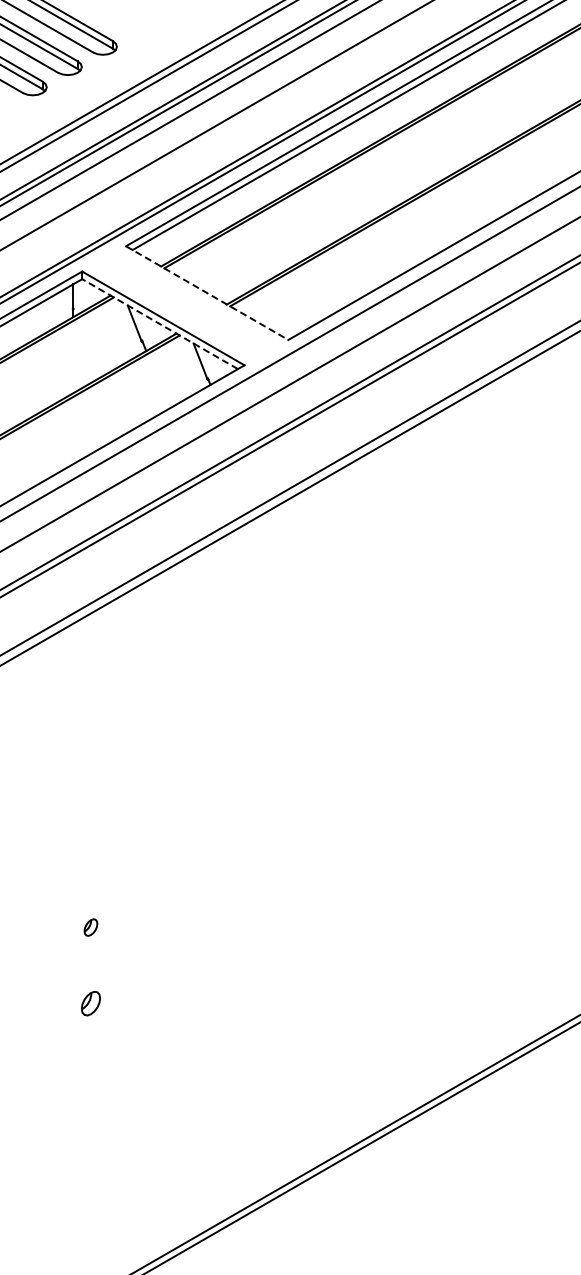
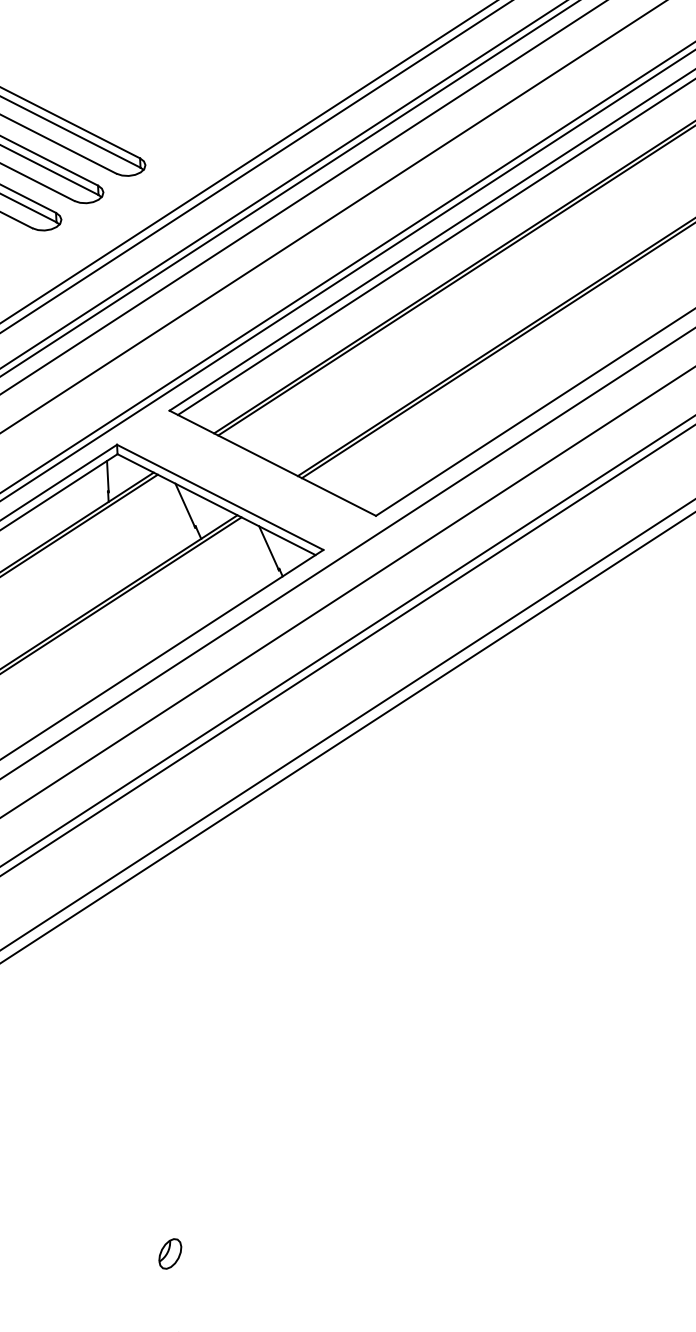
line: (207, 293) -> (273, 463), dashed -> solid
line: (160, 324) -> (217, 505), dashed -> solid
part: (90, 927) -> (169, 1253), size x1.43

